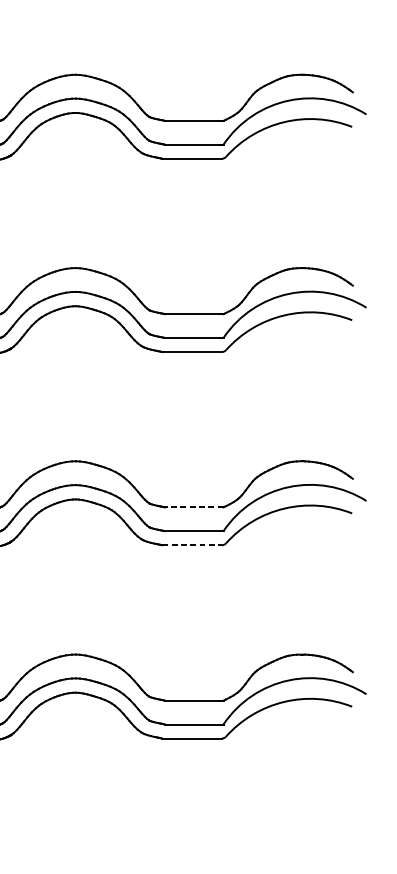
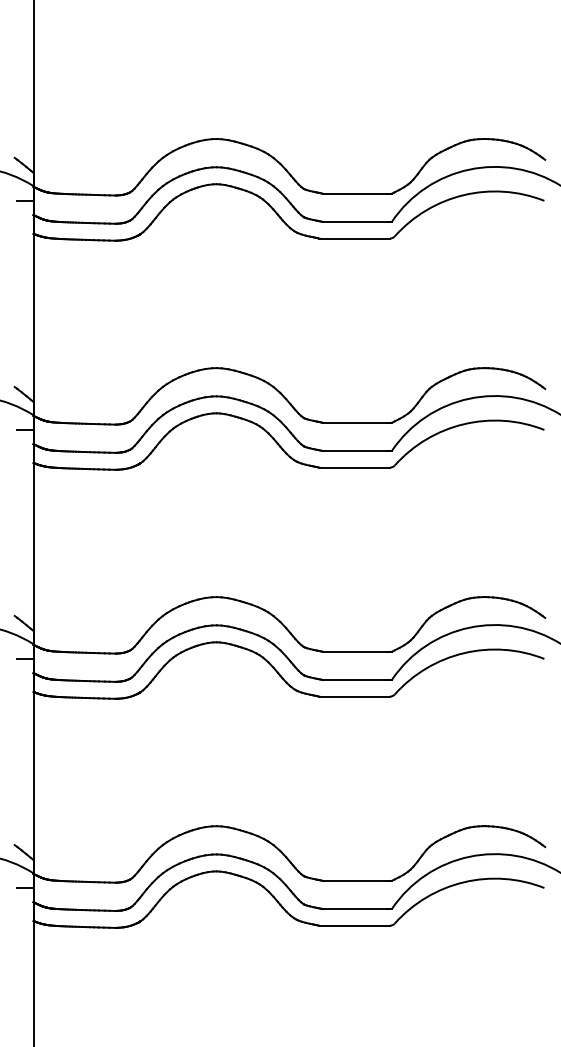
line: (194, 507) -> (357, 651), dashed -> solid
line: (192, 545) -> (355, 696), dashed -> solid

